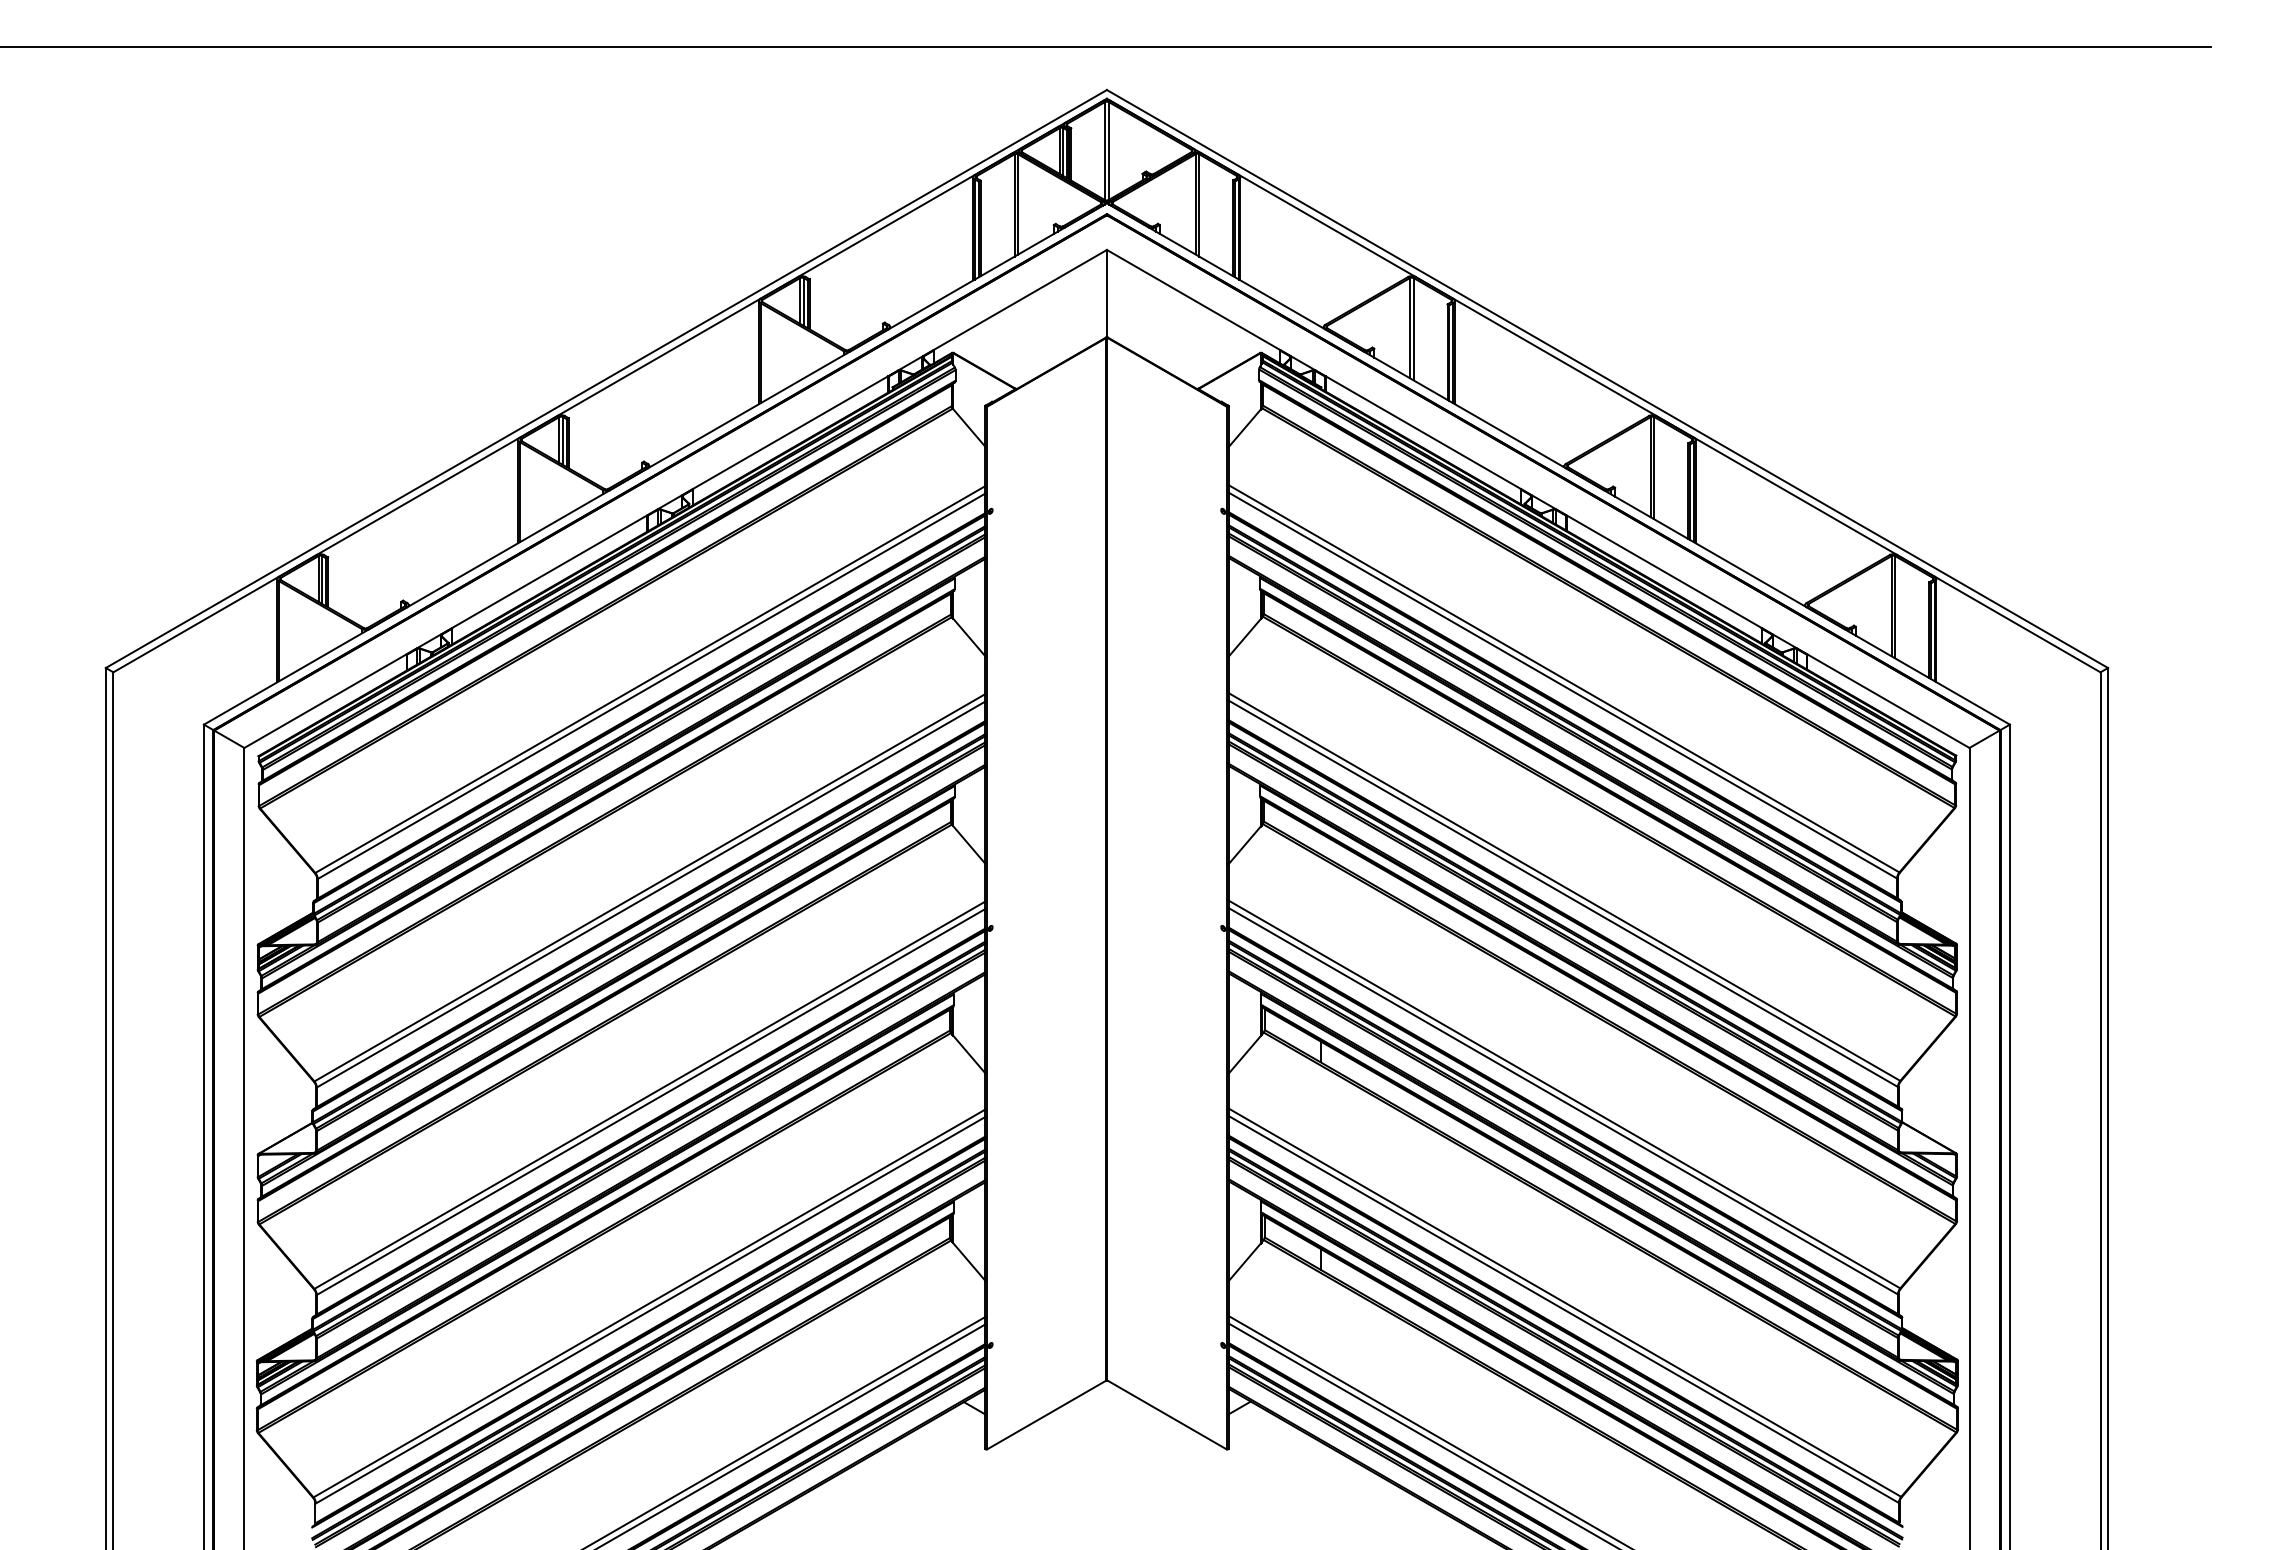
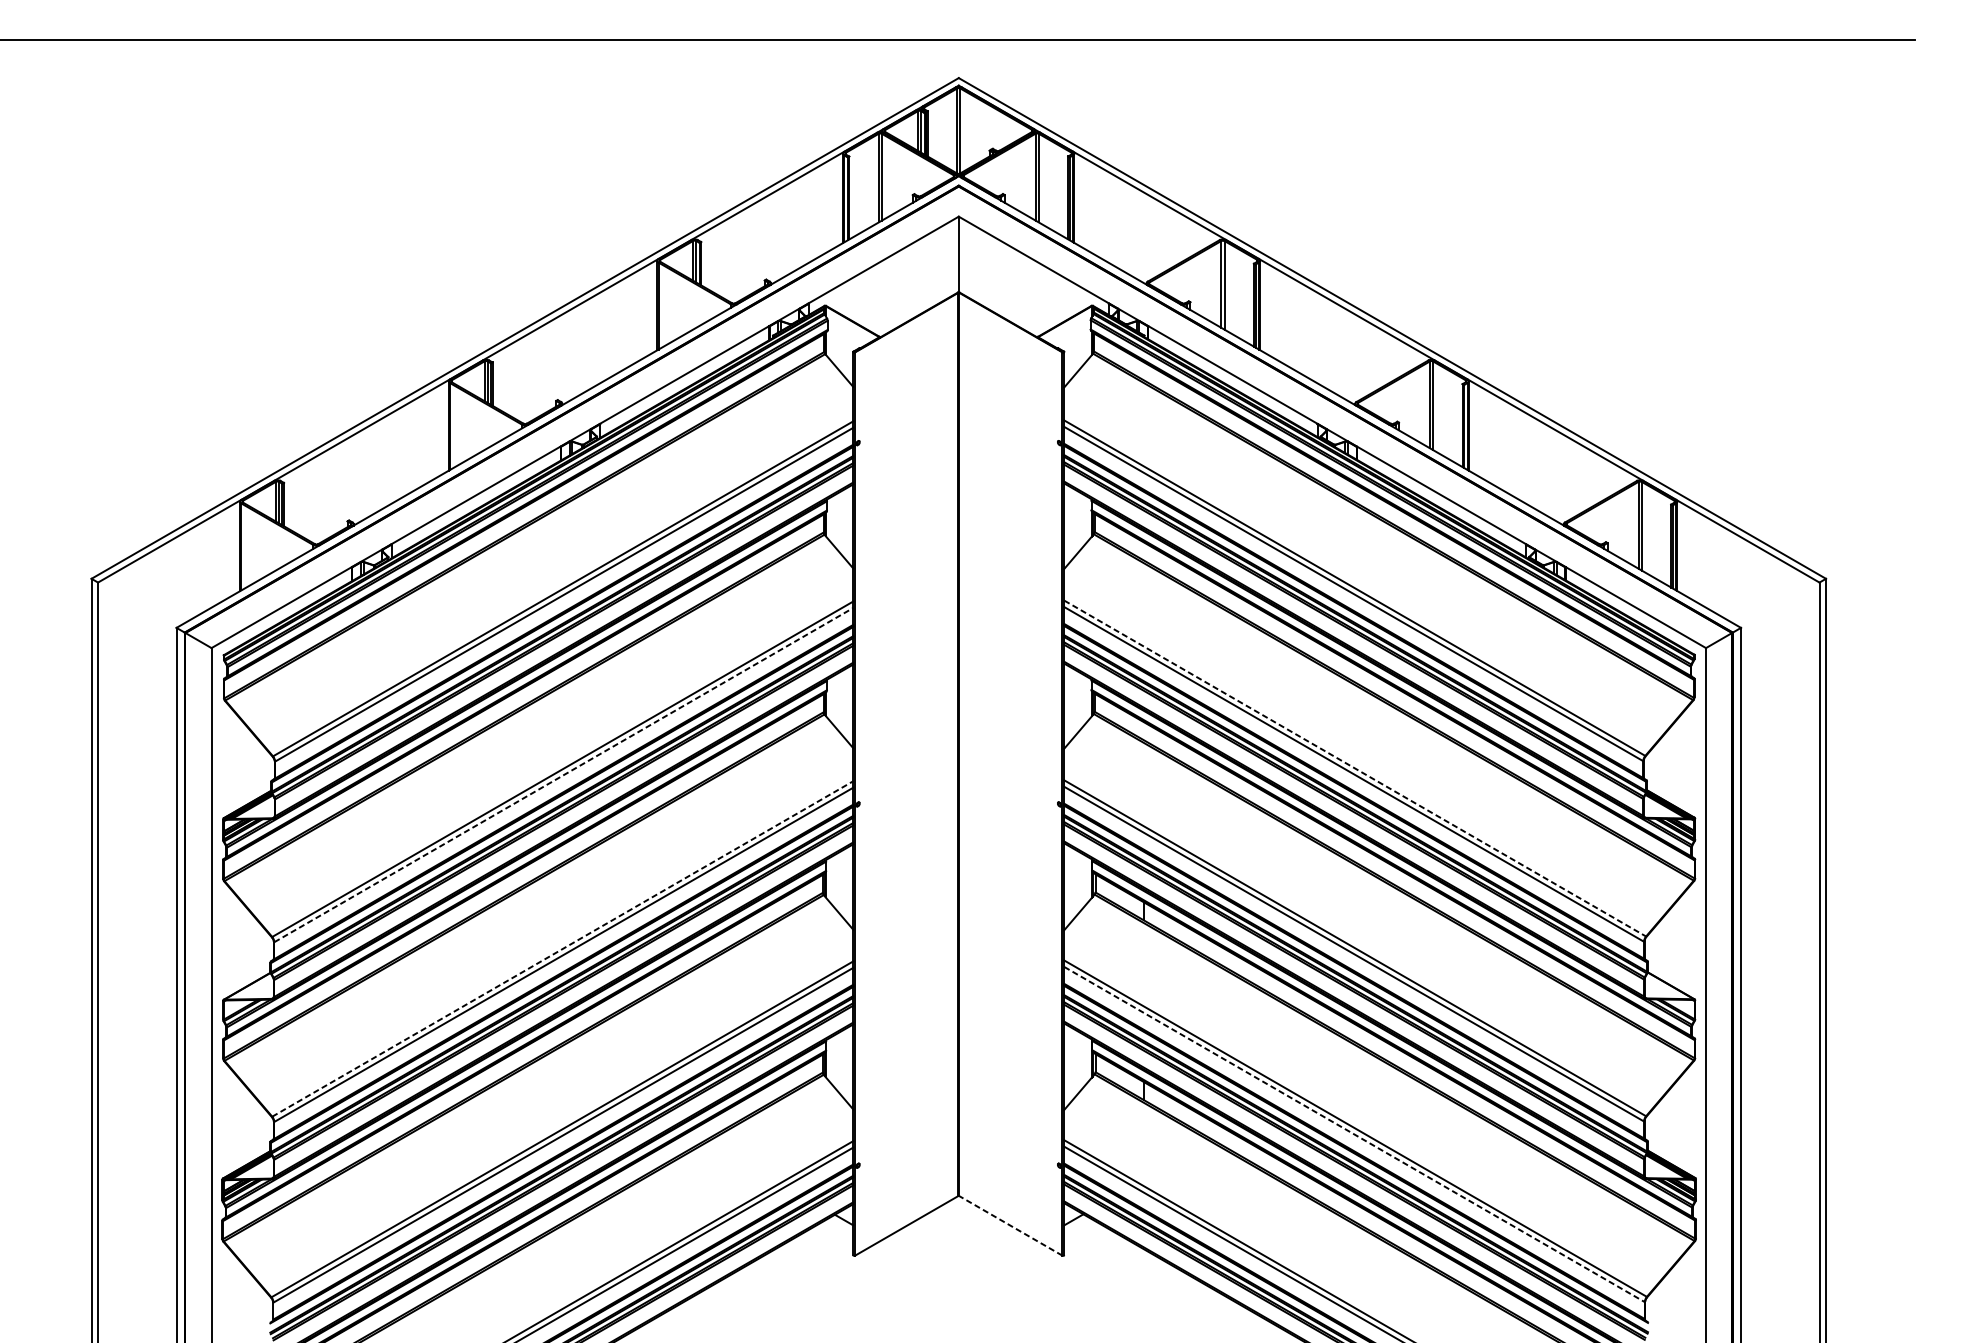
line: (1564, 887) -> (1355, 768), solid -> dashed
line: (651, 894) -> (564, 775), solid -> dashed
line: (650, 1095) -> (563, 949), solid -> dashed
line: (1563, 1309) -> (1354, 1134), solid -> dashed
line: (1167, 1414) -> (1011, 1225), solid -> dashed

